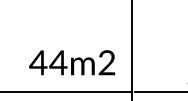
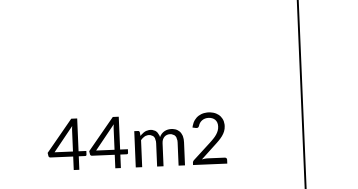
text: (72, 62) -> (137, 140), moved

